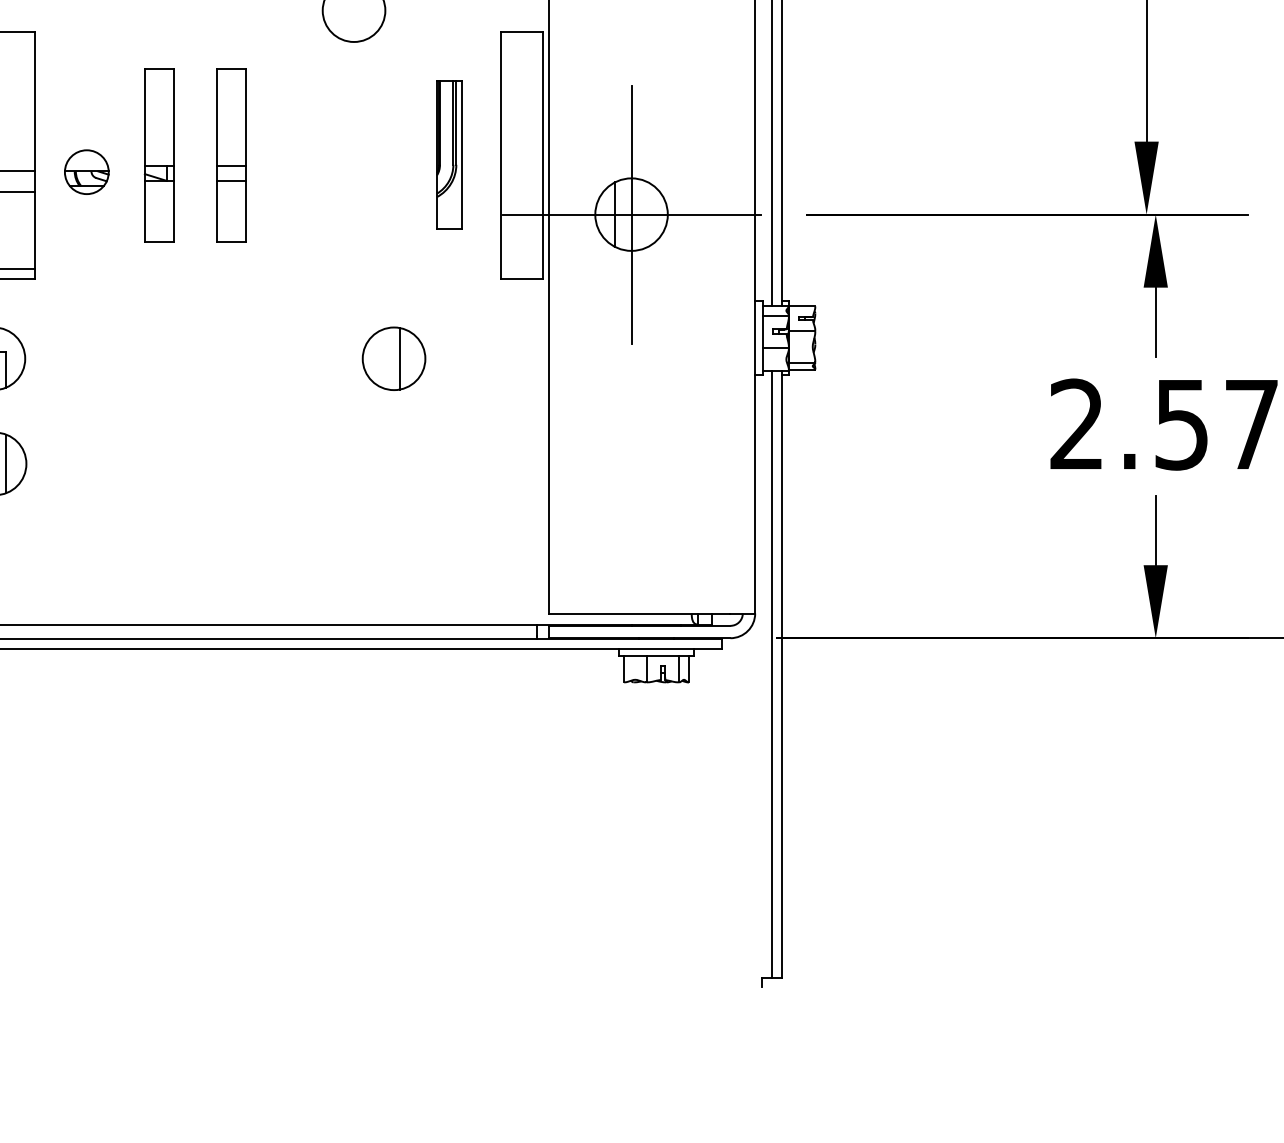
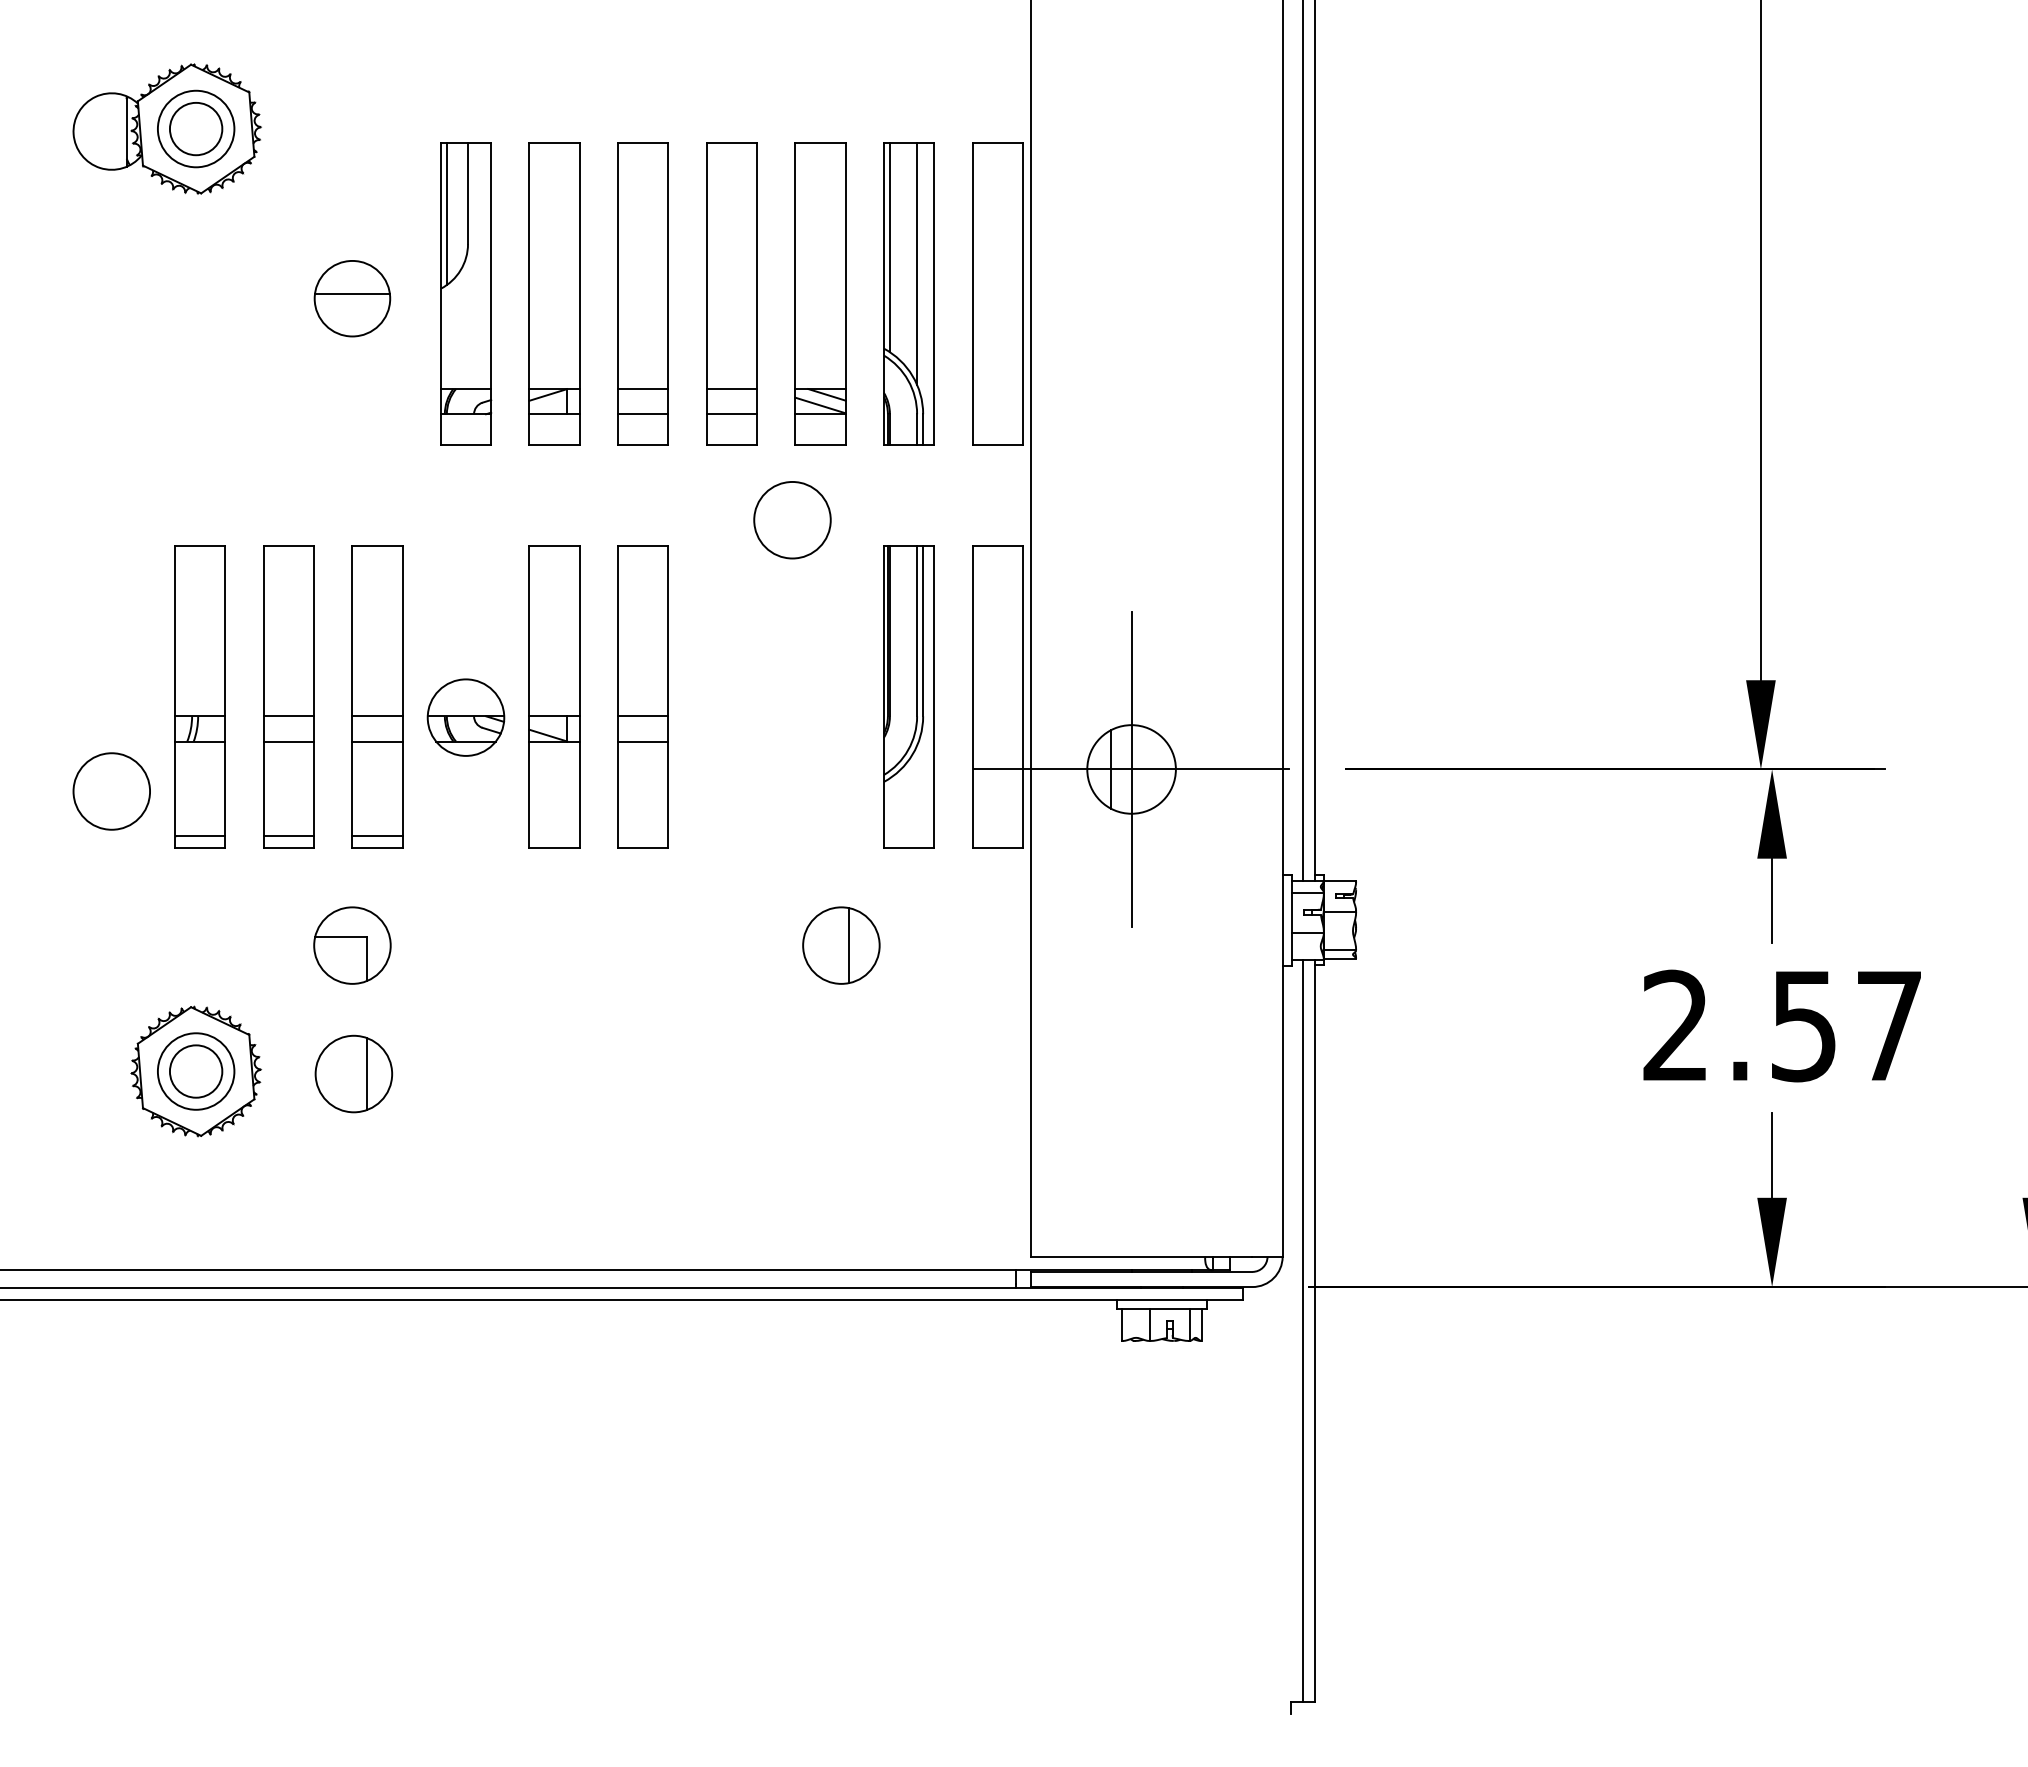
part: (159, 154) -> (554, 696), size x1.43
part: (231, 154) -> (642, 696), size x1.43
part: (448, 154) -> (908, 696), size x1.67
part: (86, 172) -> (465, 717), size x1.43

